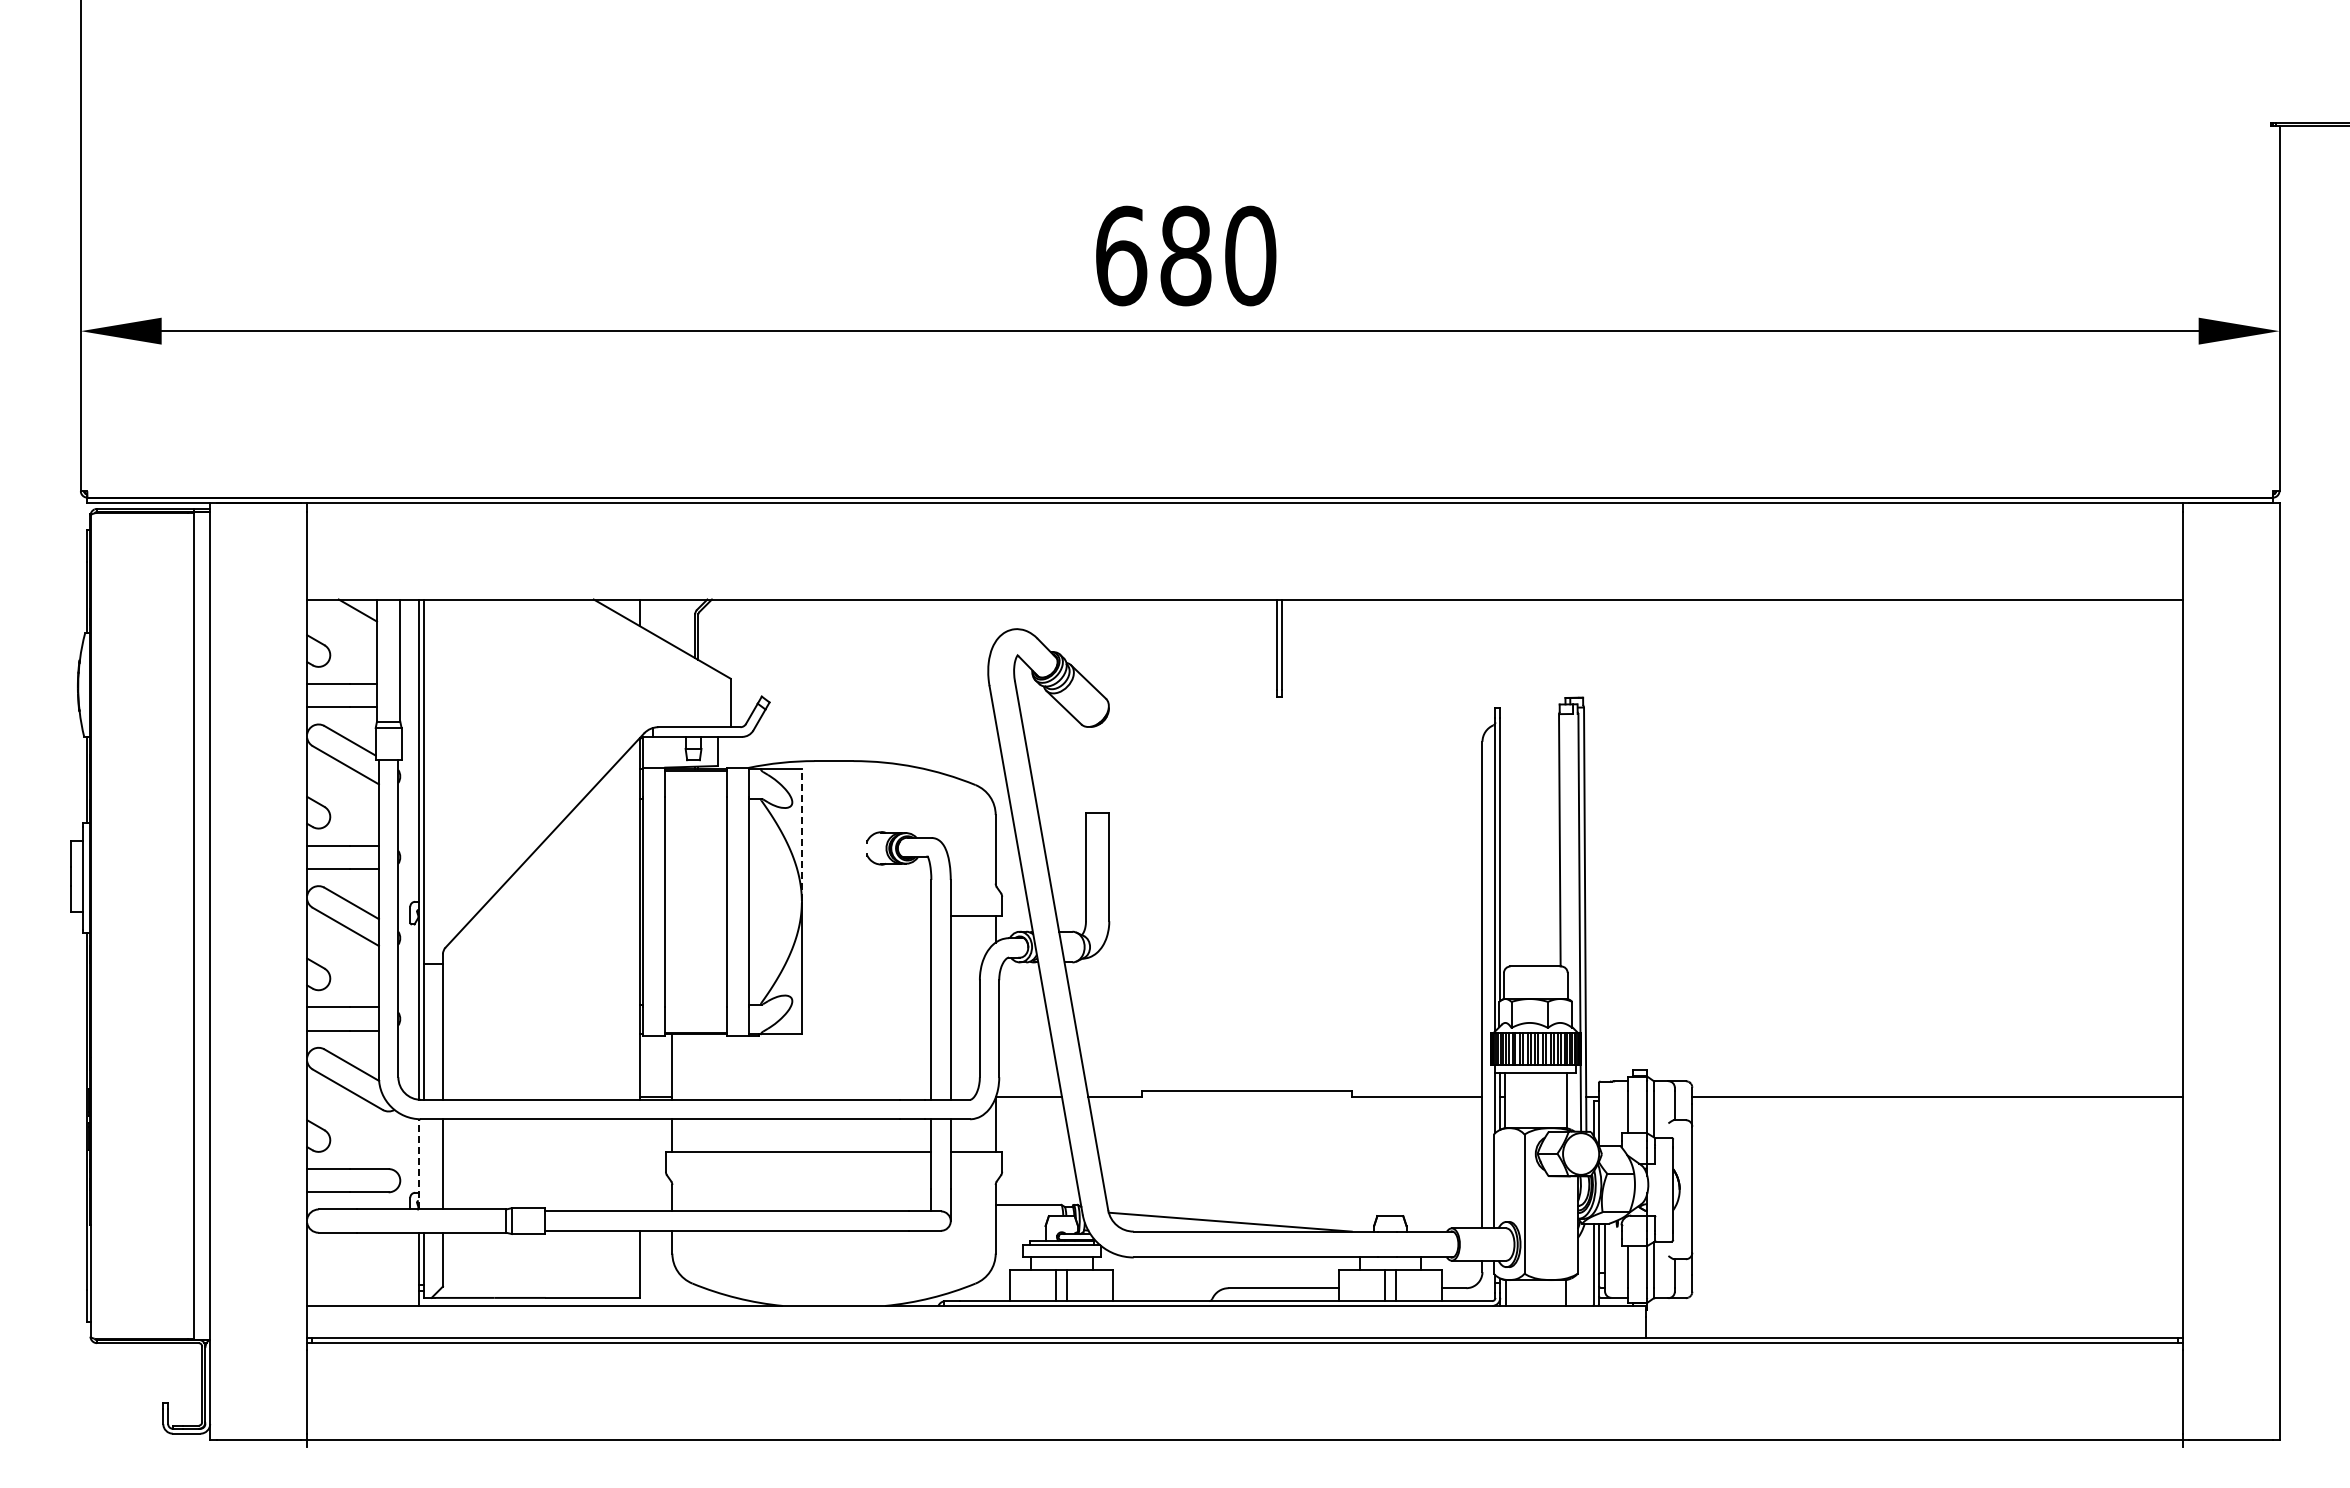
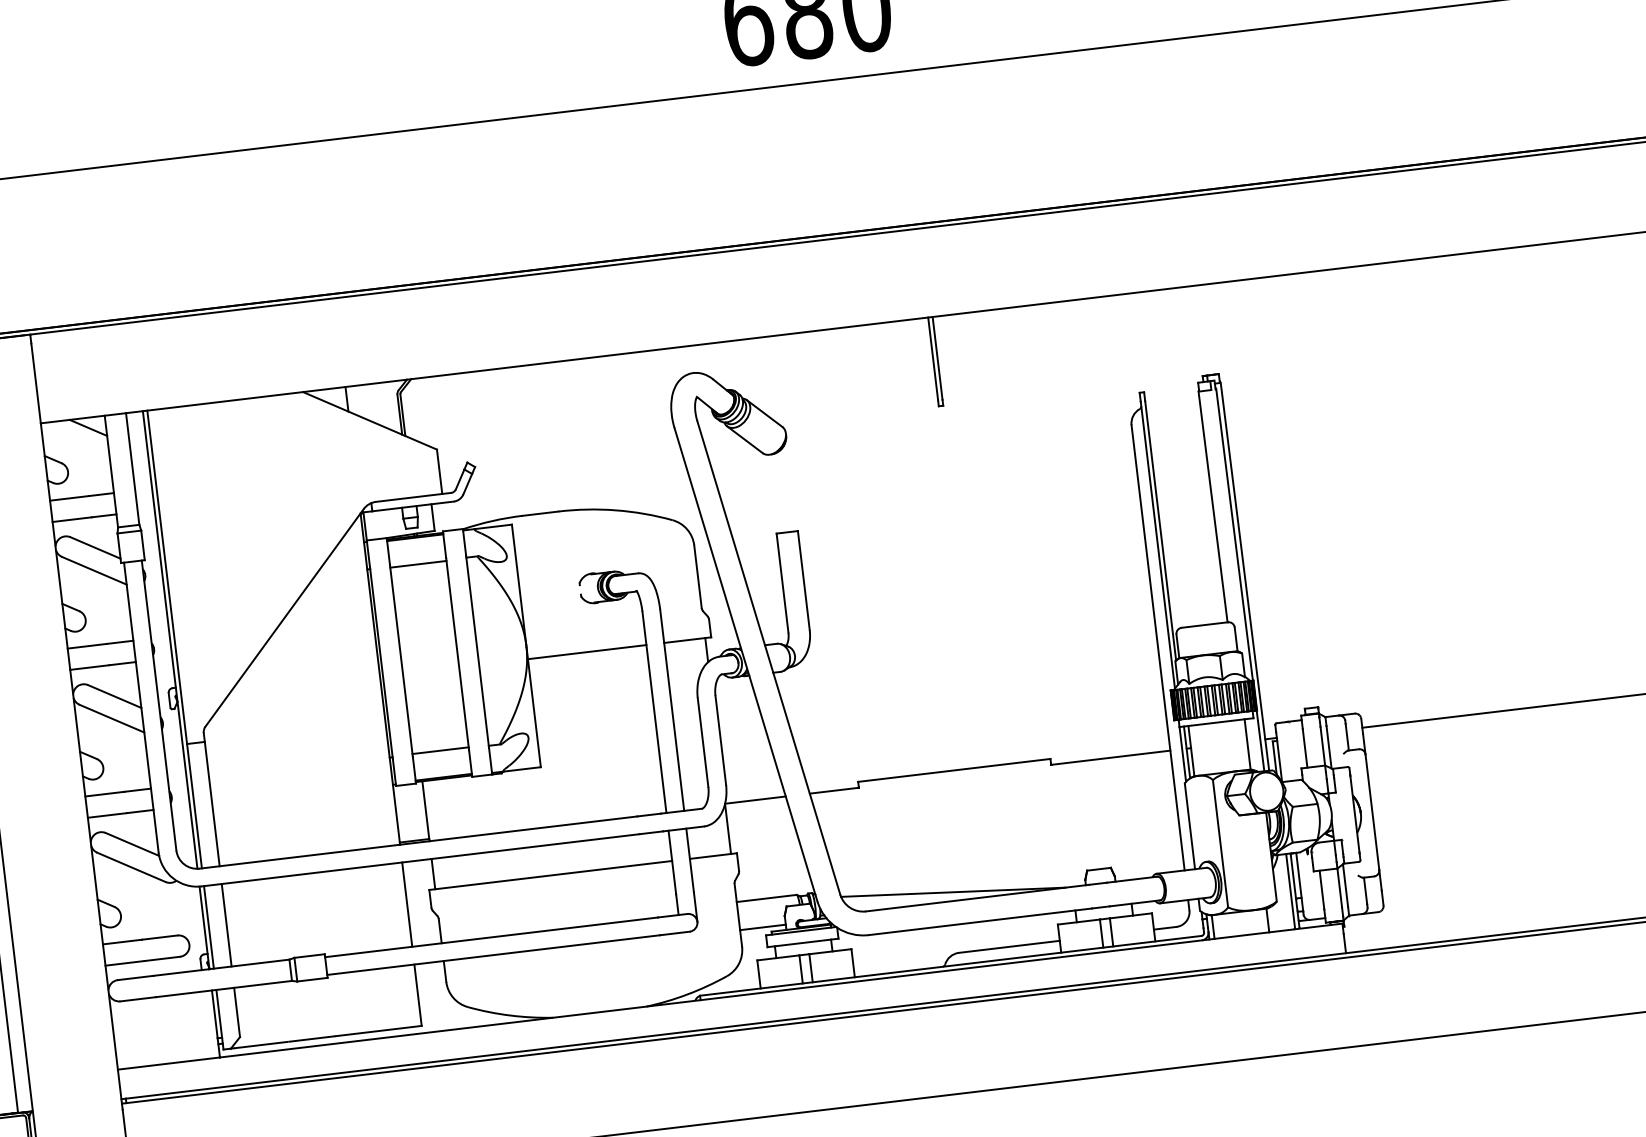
line: (695, 799) -> (417, 563), added
line: (801, 835) -> (518, 585), dashed -> solid
line: (866, 916) -> (587, 652), added
line: (695, 1003) -> (440, 750), added
line: (418, 1163) -> (204, 927), dashed -> solid
line: (423, 1164) -> (208, 927), added
line: (640, 1165) -> (407, 904), added
line: (1020, 1235) -> (762, 927), added

